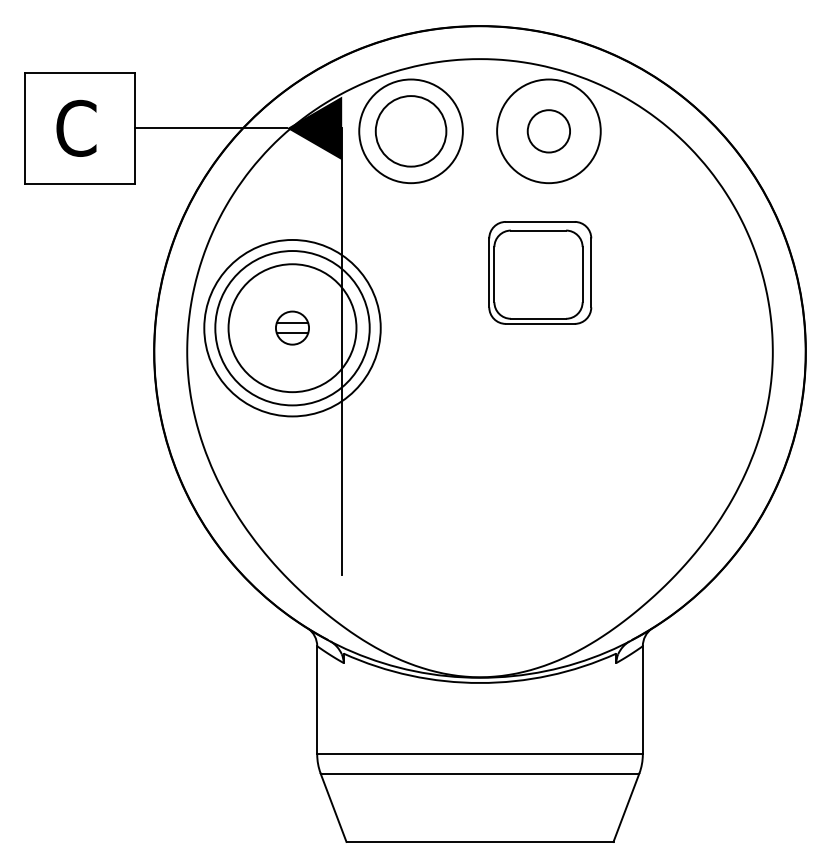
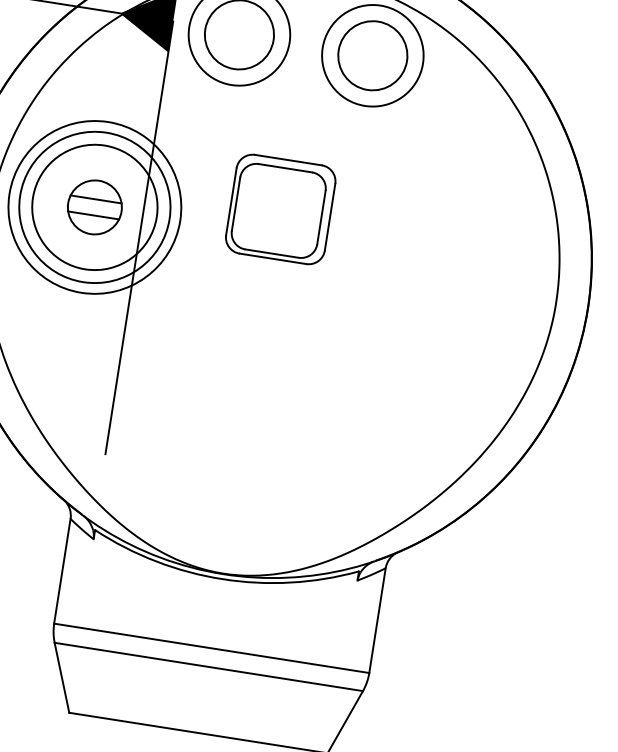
circle: (548, 131) -> (372, 55), size x1.67
part: (540, 272) -> (281, 209), moved
part: (292, 327) -> (94, 206), size x1.67

